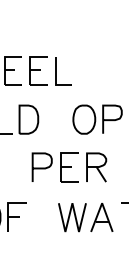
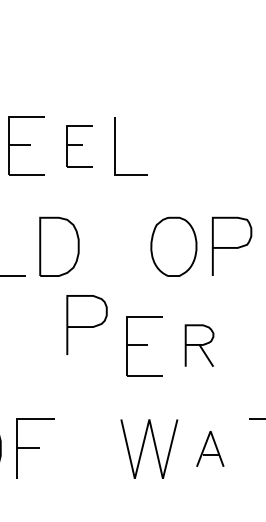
part: (38, 70) -> (79, 145), size x0.7
curve: (41, 167) -> (85, 325), moved
part: (96, 167) -> (199, 345), size x0.7
part: (101, 217) -> (209, 448), size x0.6

